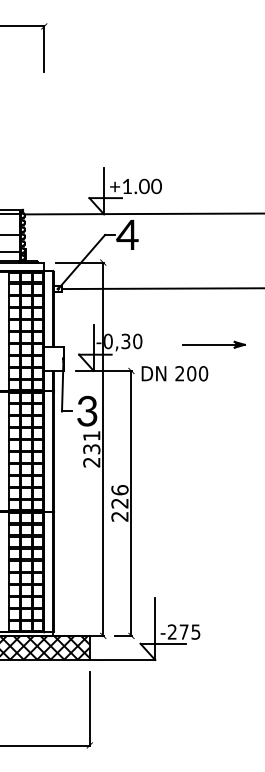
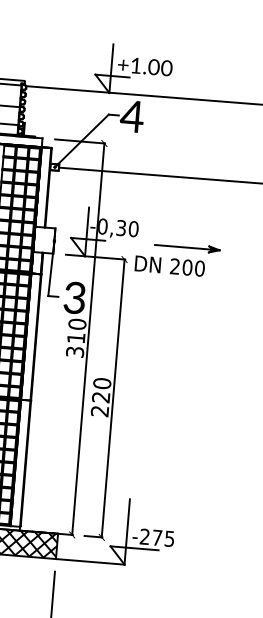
part: (213, 344) -> (186, 247), moved
text: (91, 448) -> (76, 337), 231 -> 310
text: (119, 490) -> (101, 383), 226 -> 220

